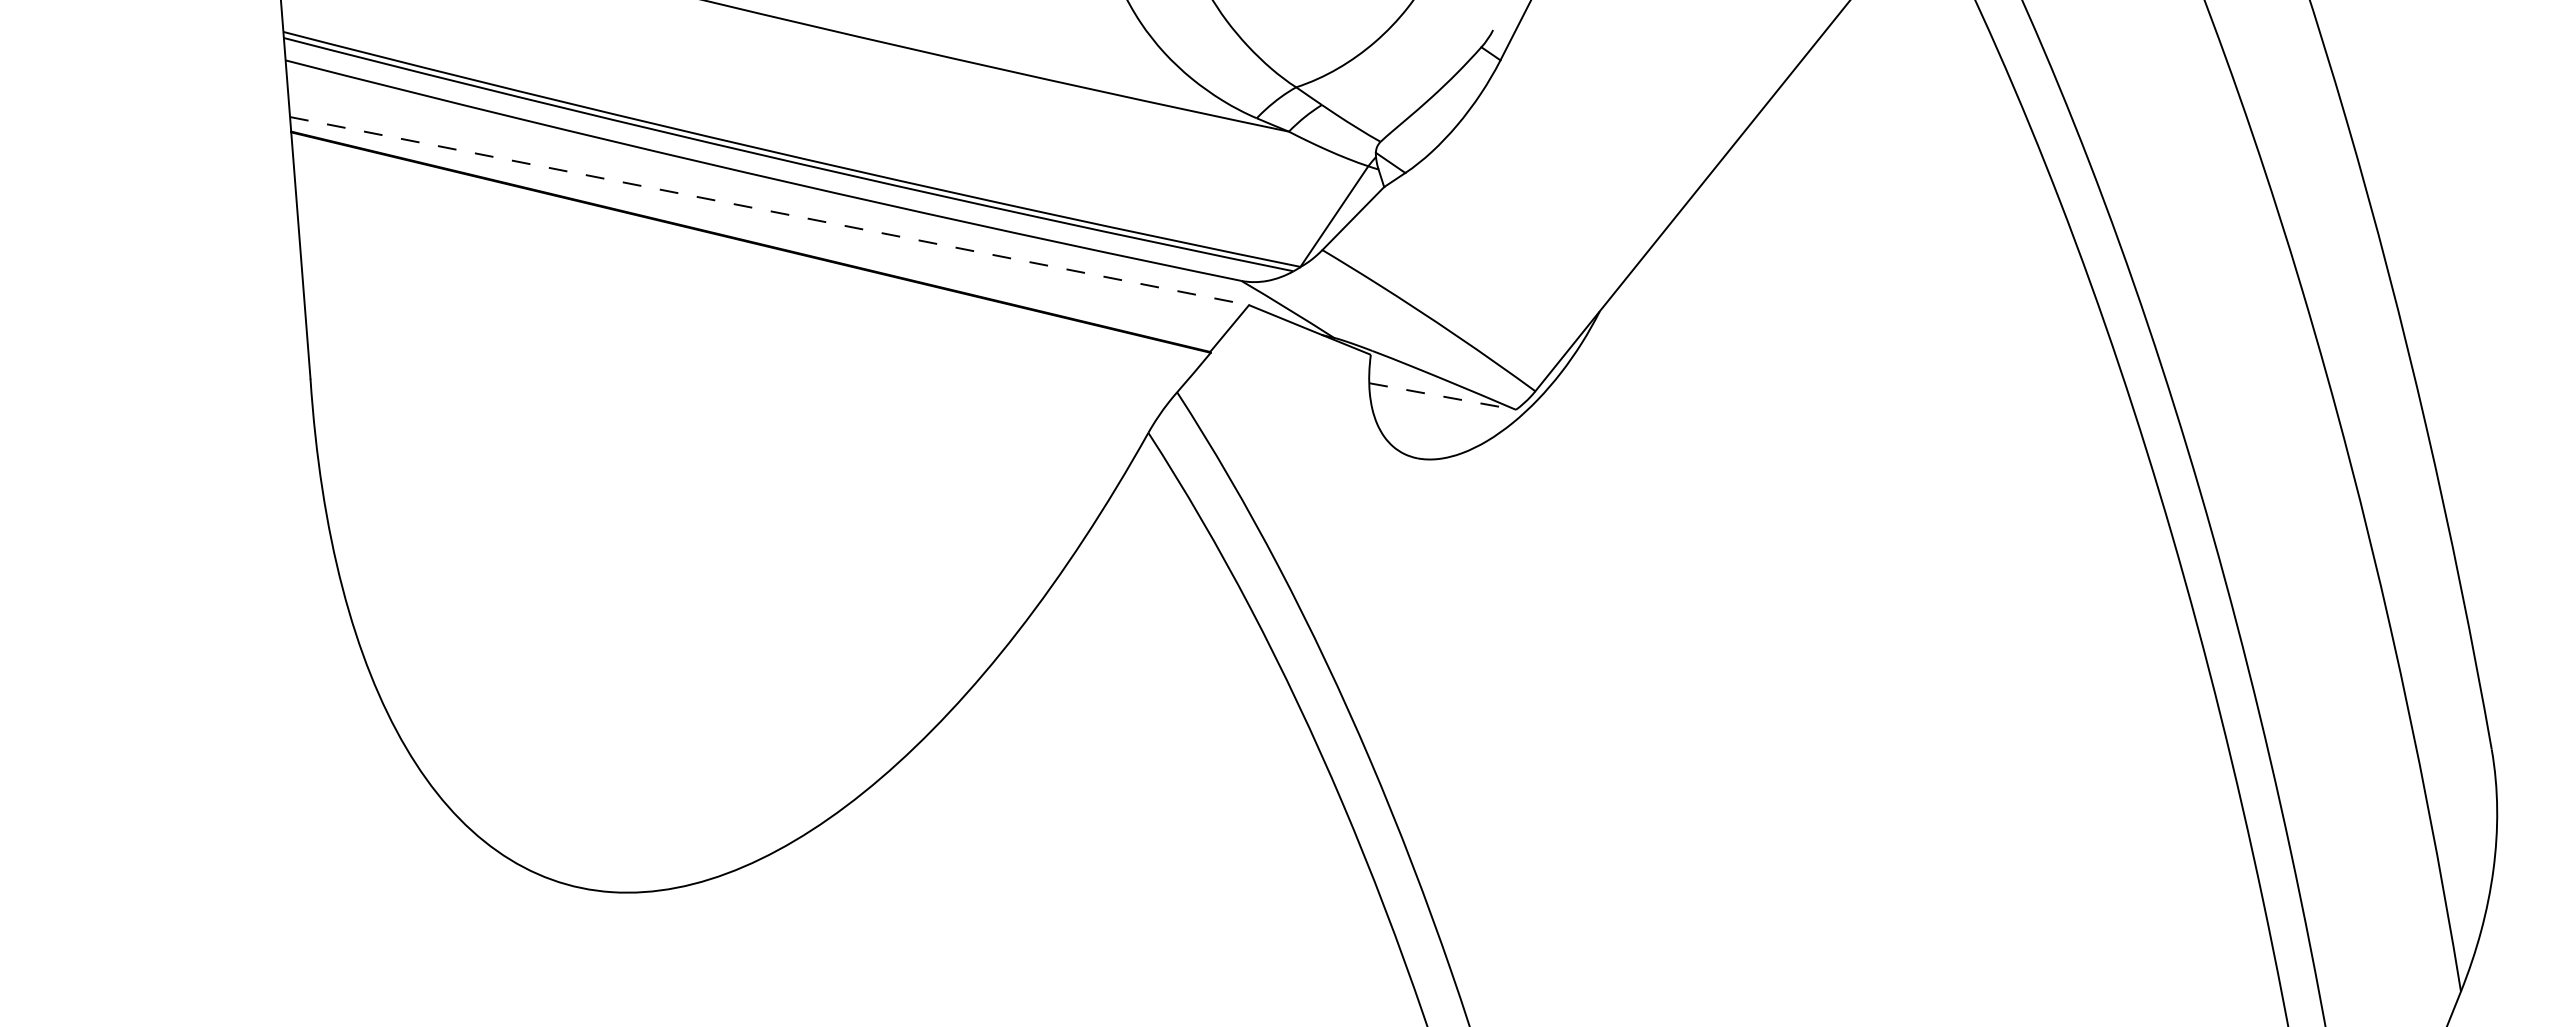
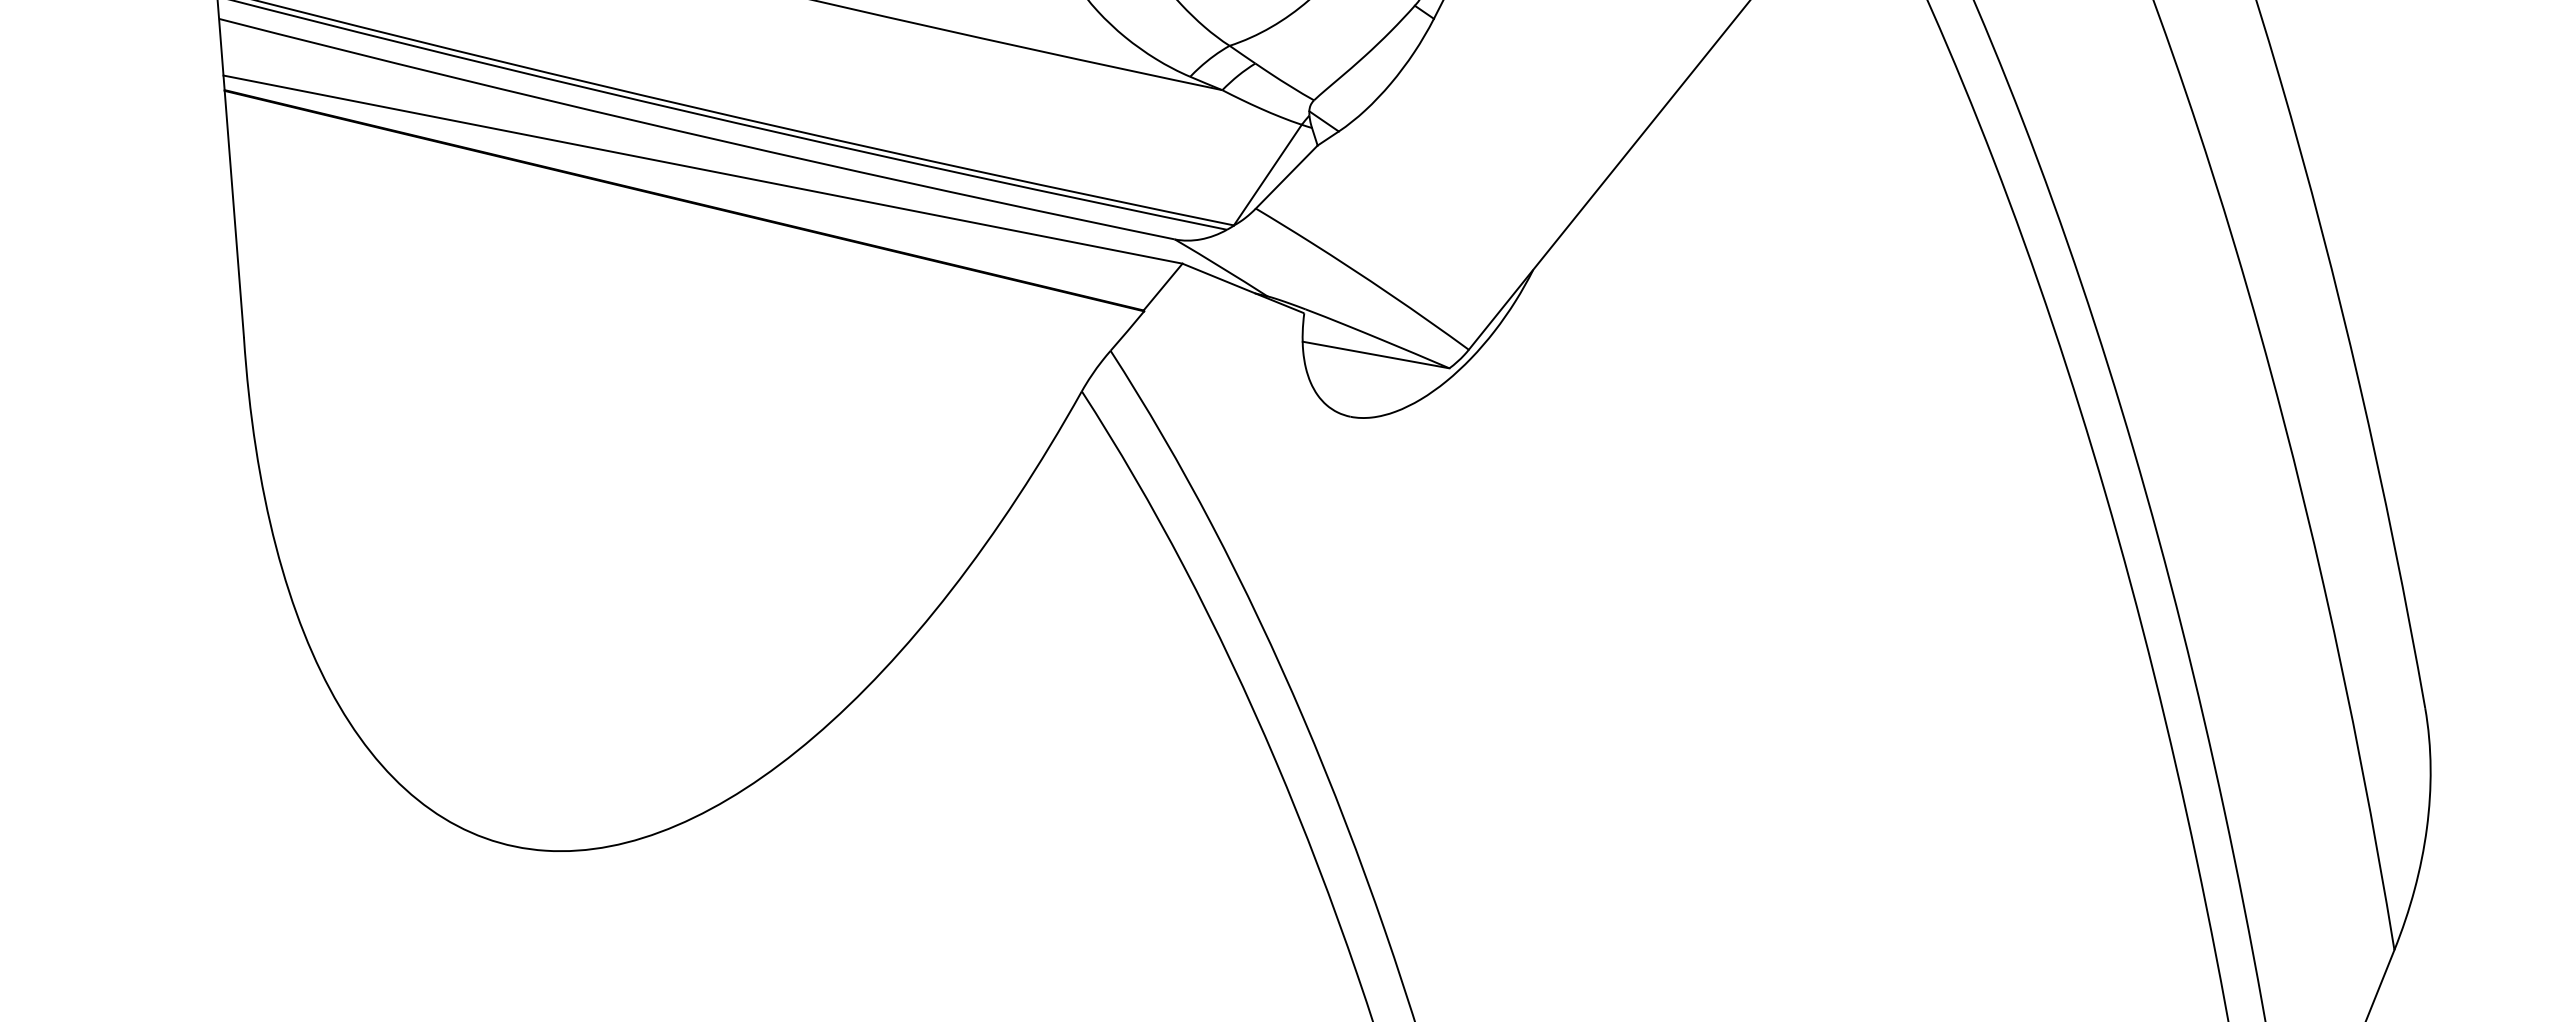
line: (769, 211) -> (702, 170), dashed -> solid
line: (1442, 396) -> (1375, 355), dashed -> solid

